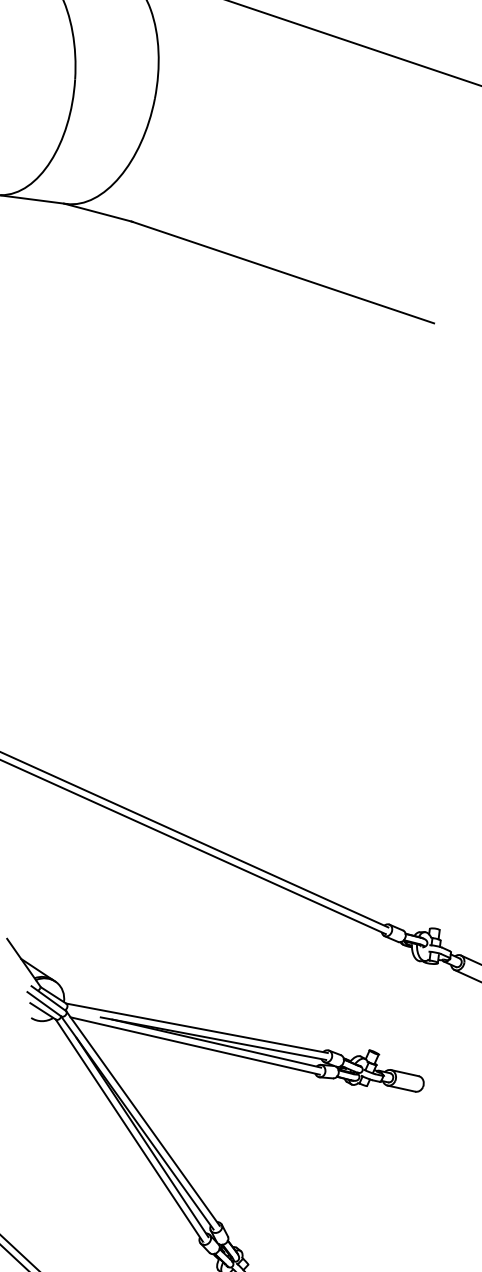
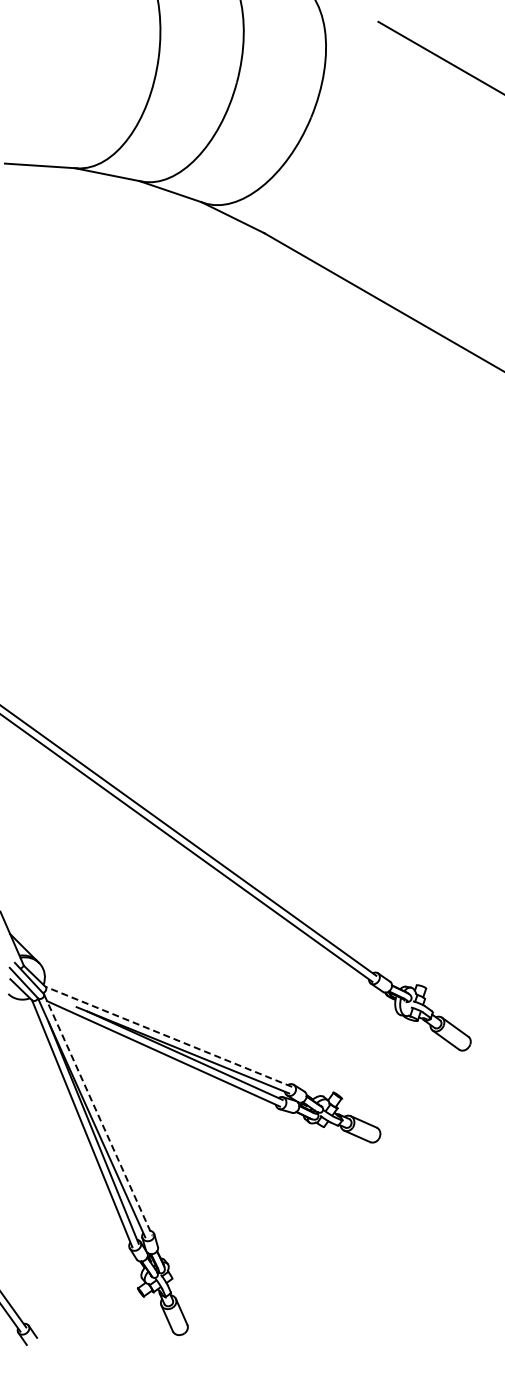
line: (196, 1028) -> (168, 1036), solid -> dashed
line: (143, 1118) -> (98, 1114), solid -> dashed

